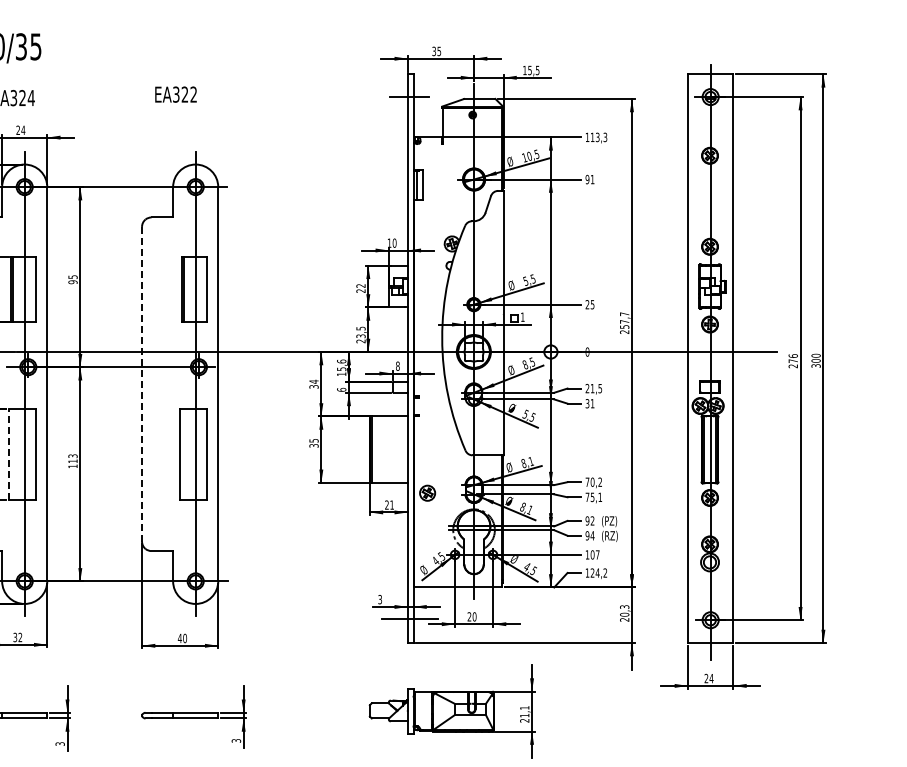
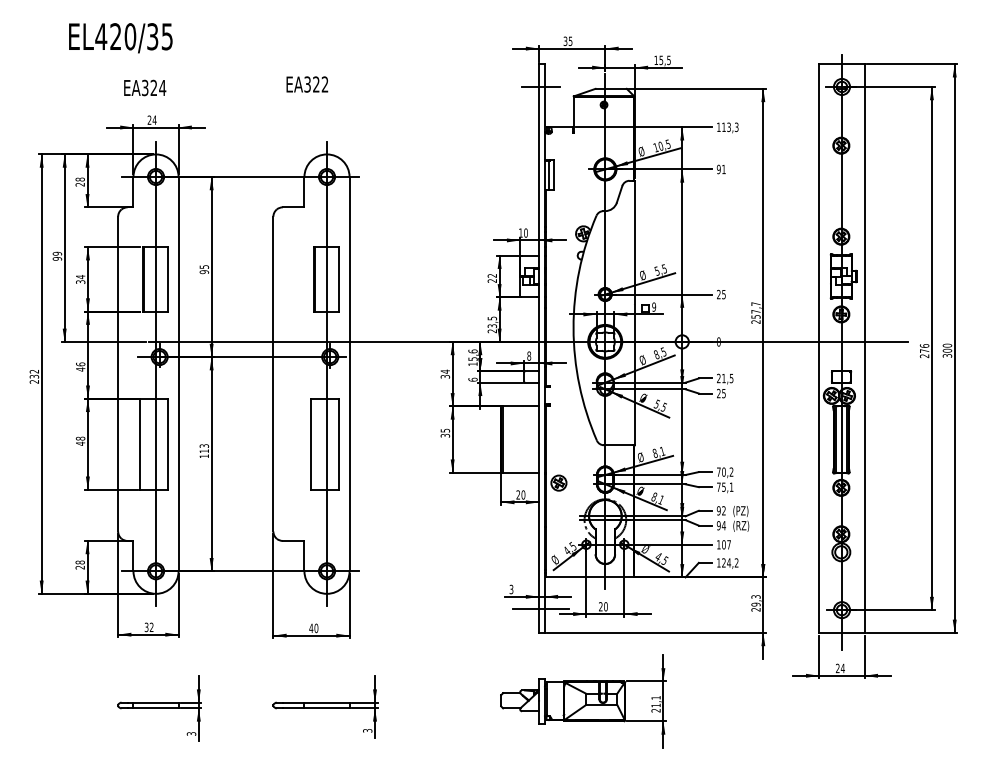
text: (523, 316) -> (654, 306), 1 -> 9
line: (142, 383) -> (273, 373), dashed -> solid
text: (590, 403) -> (721, 393), 31 -> 25
line: (9, 453) -> (140, 443), dashed -> solid
text: (392, 504) -> (523, 494), 21 -> 20
text: (624, 614) -> (755, 604), 20,3 -> 29,3

